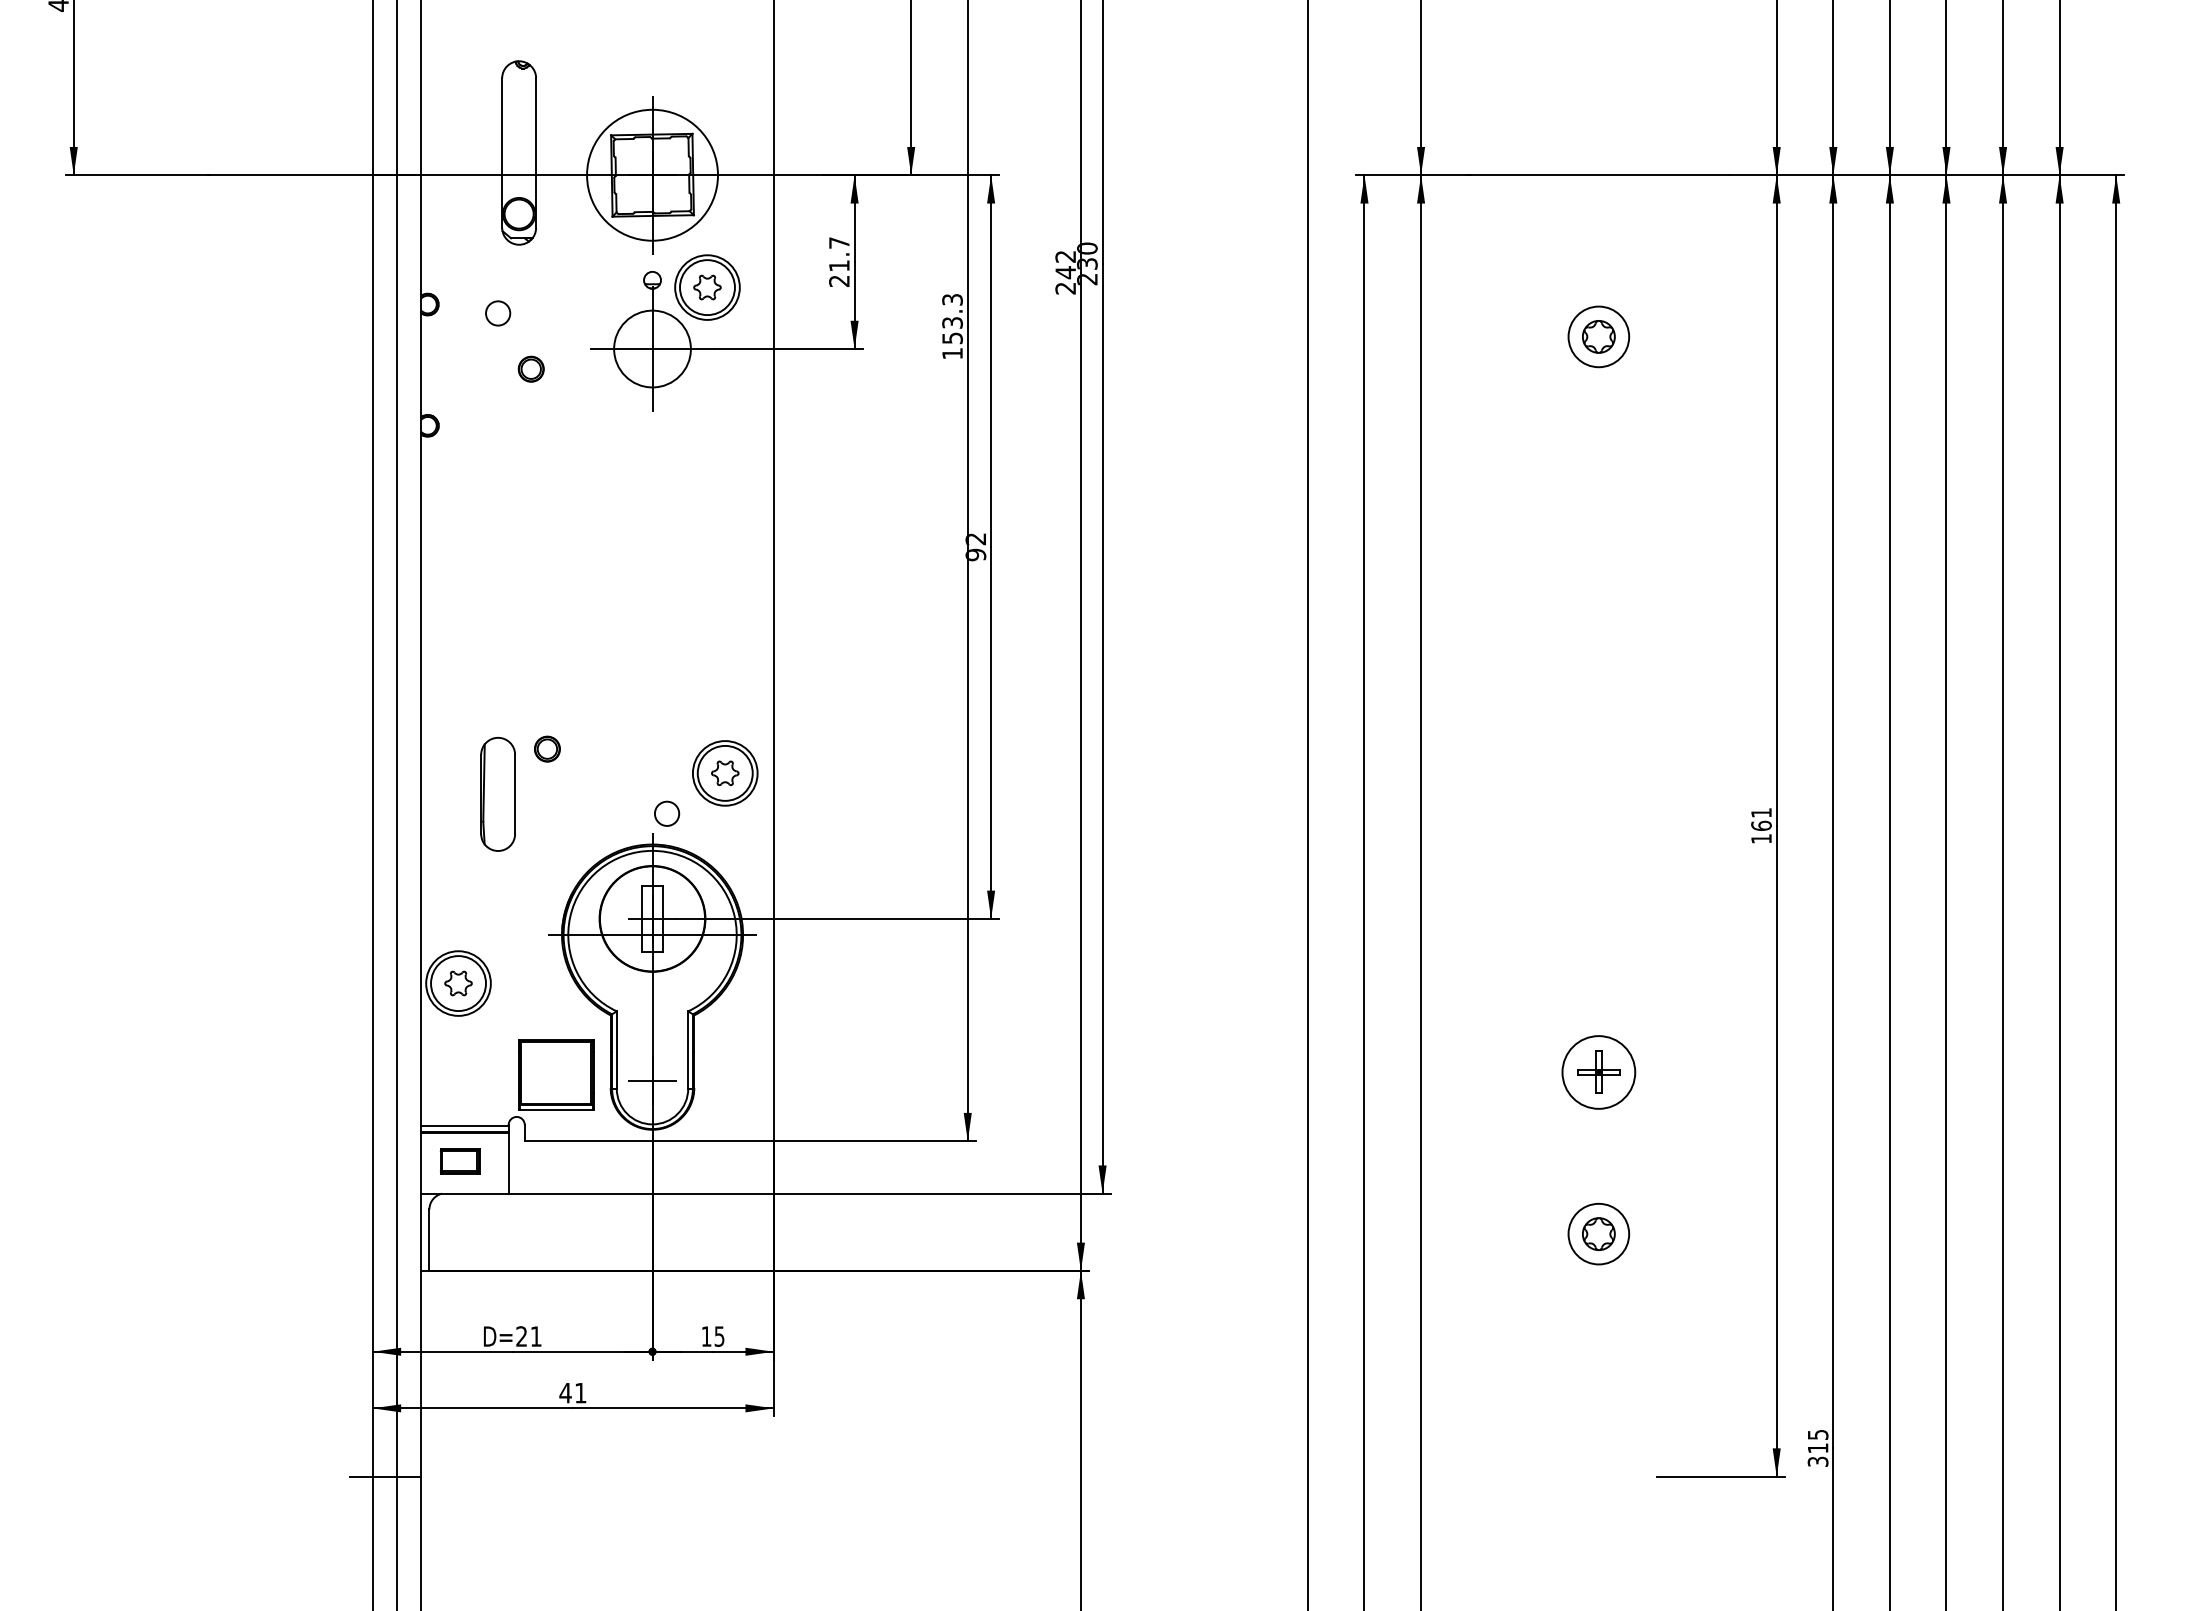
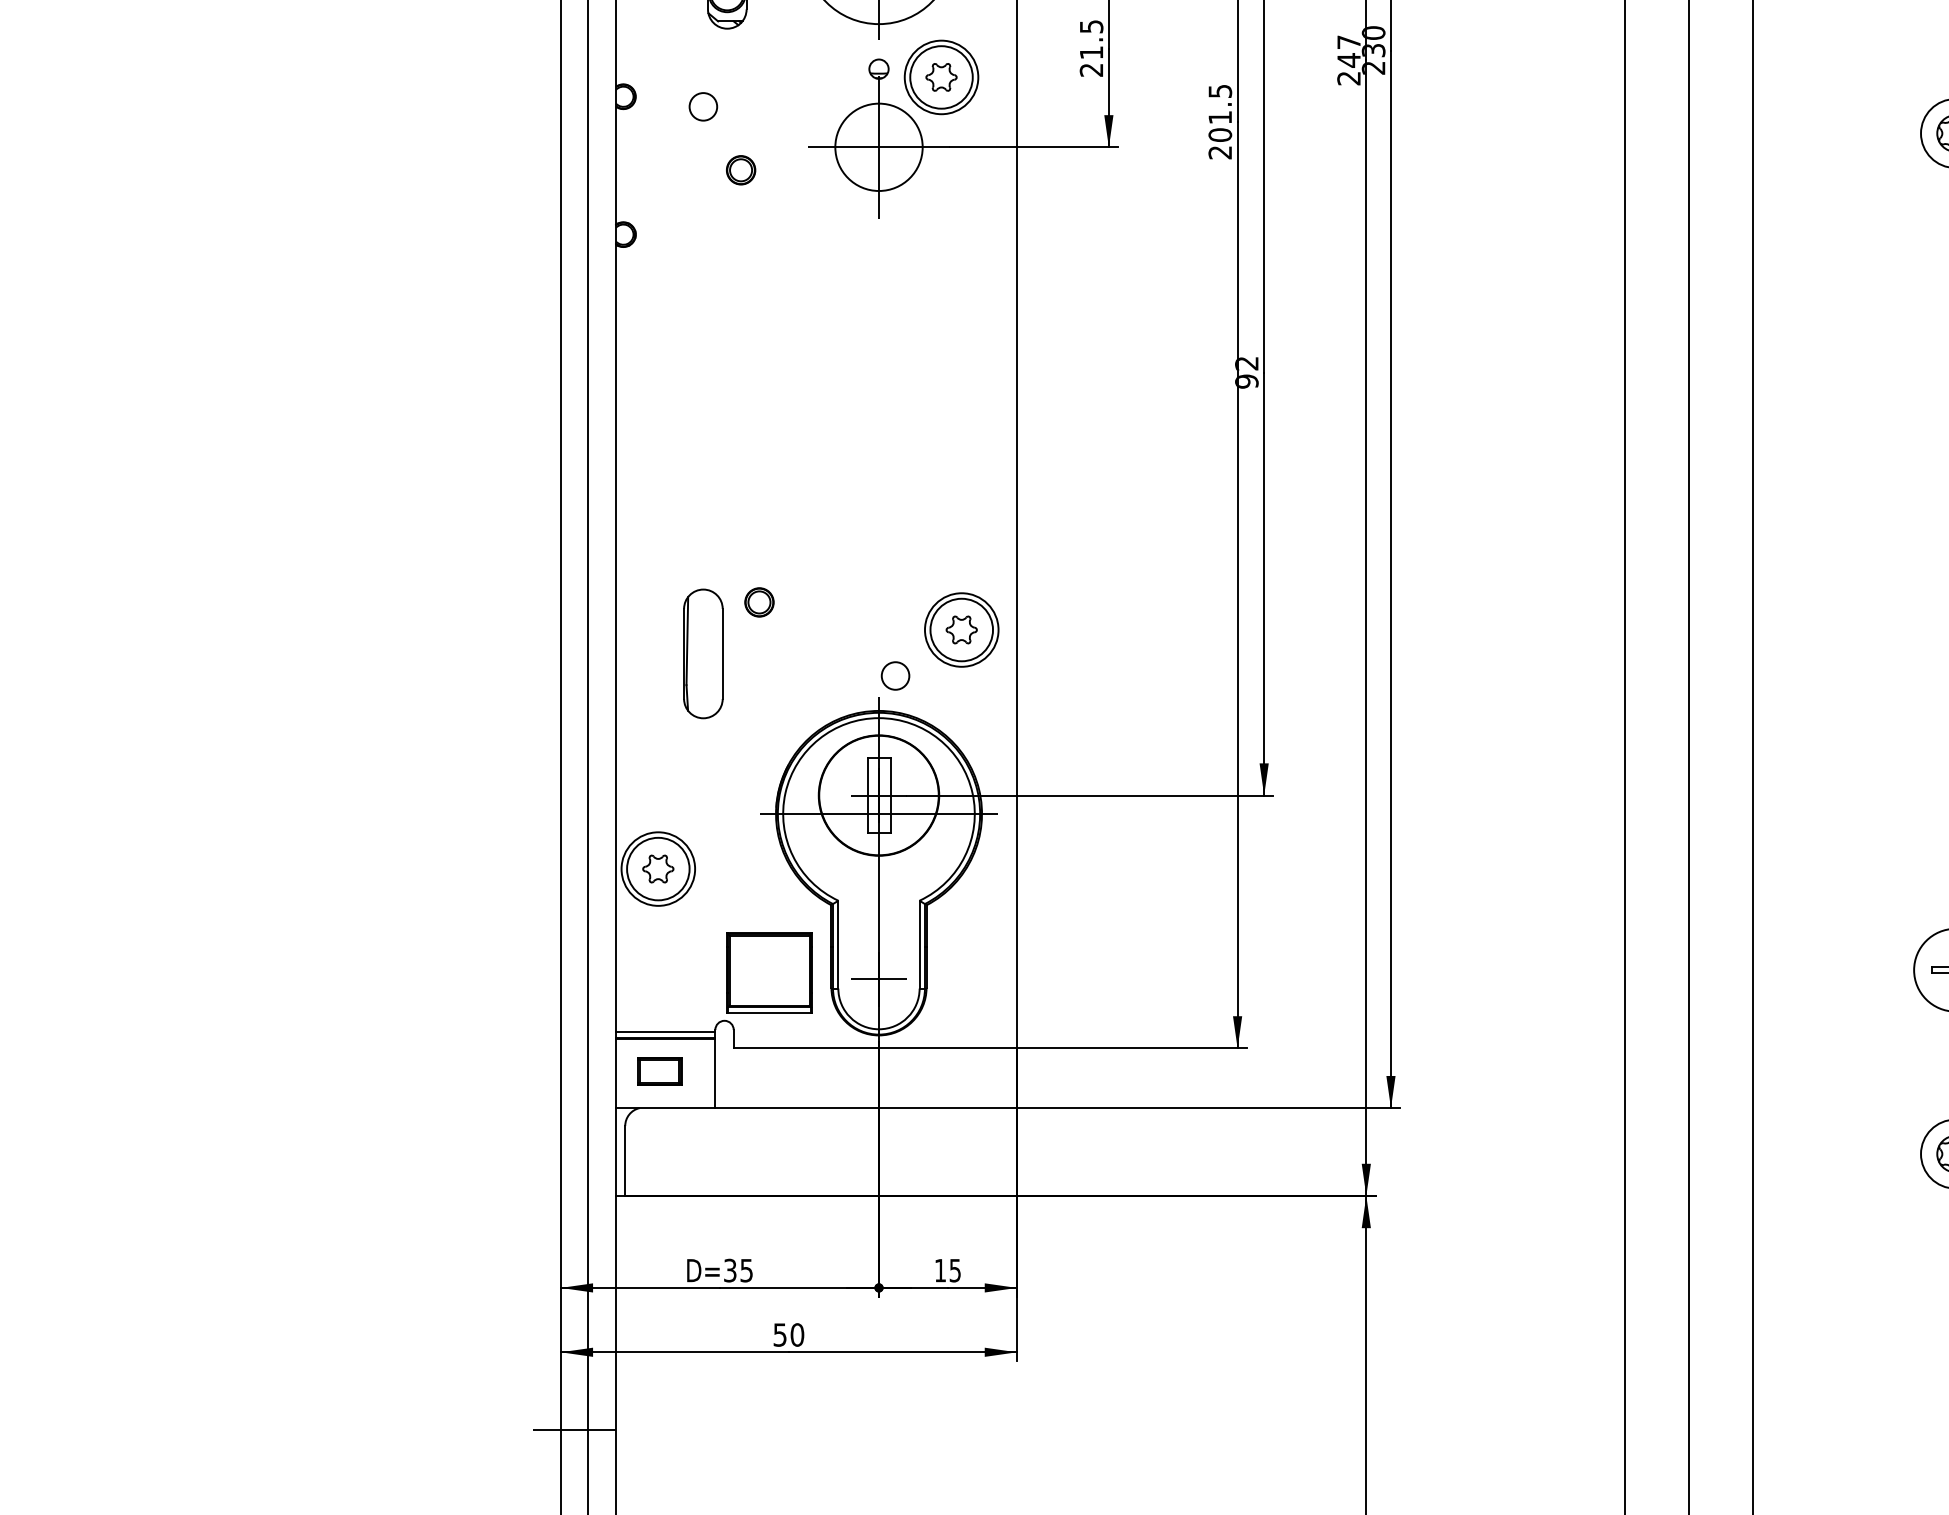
text: (839, 242) -> (1091, 26), 21.7 -> 21.5
text: (1065, 256) -> (1348, 42), 242 -> 247
text: (952, 326) -> (1220, 121), 153.3 -> 201.5
text: (528, 1336) -> (737, 1270), 21 -> 35
text: (572, 1392) -> (787, 1334), 41 -> 50

